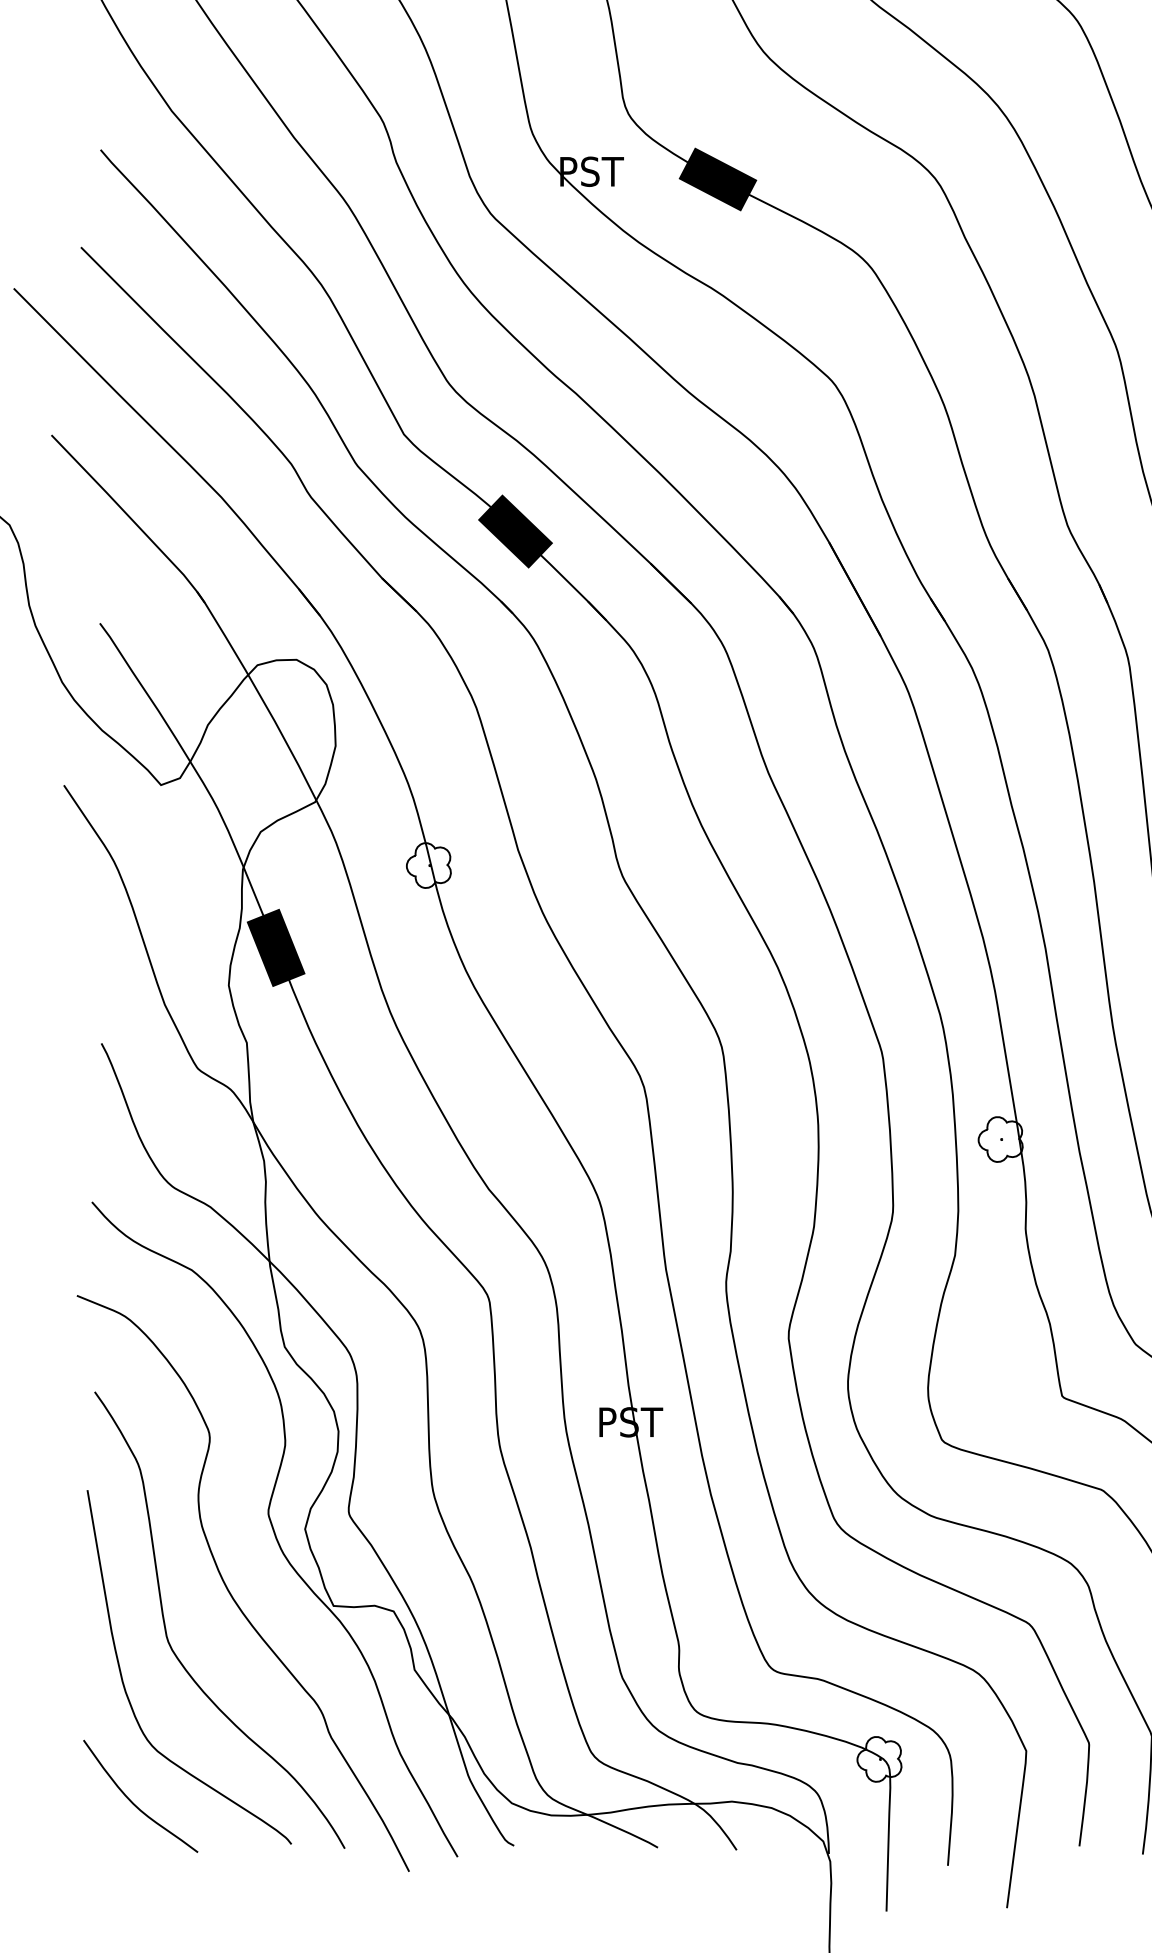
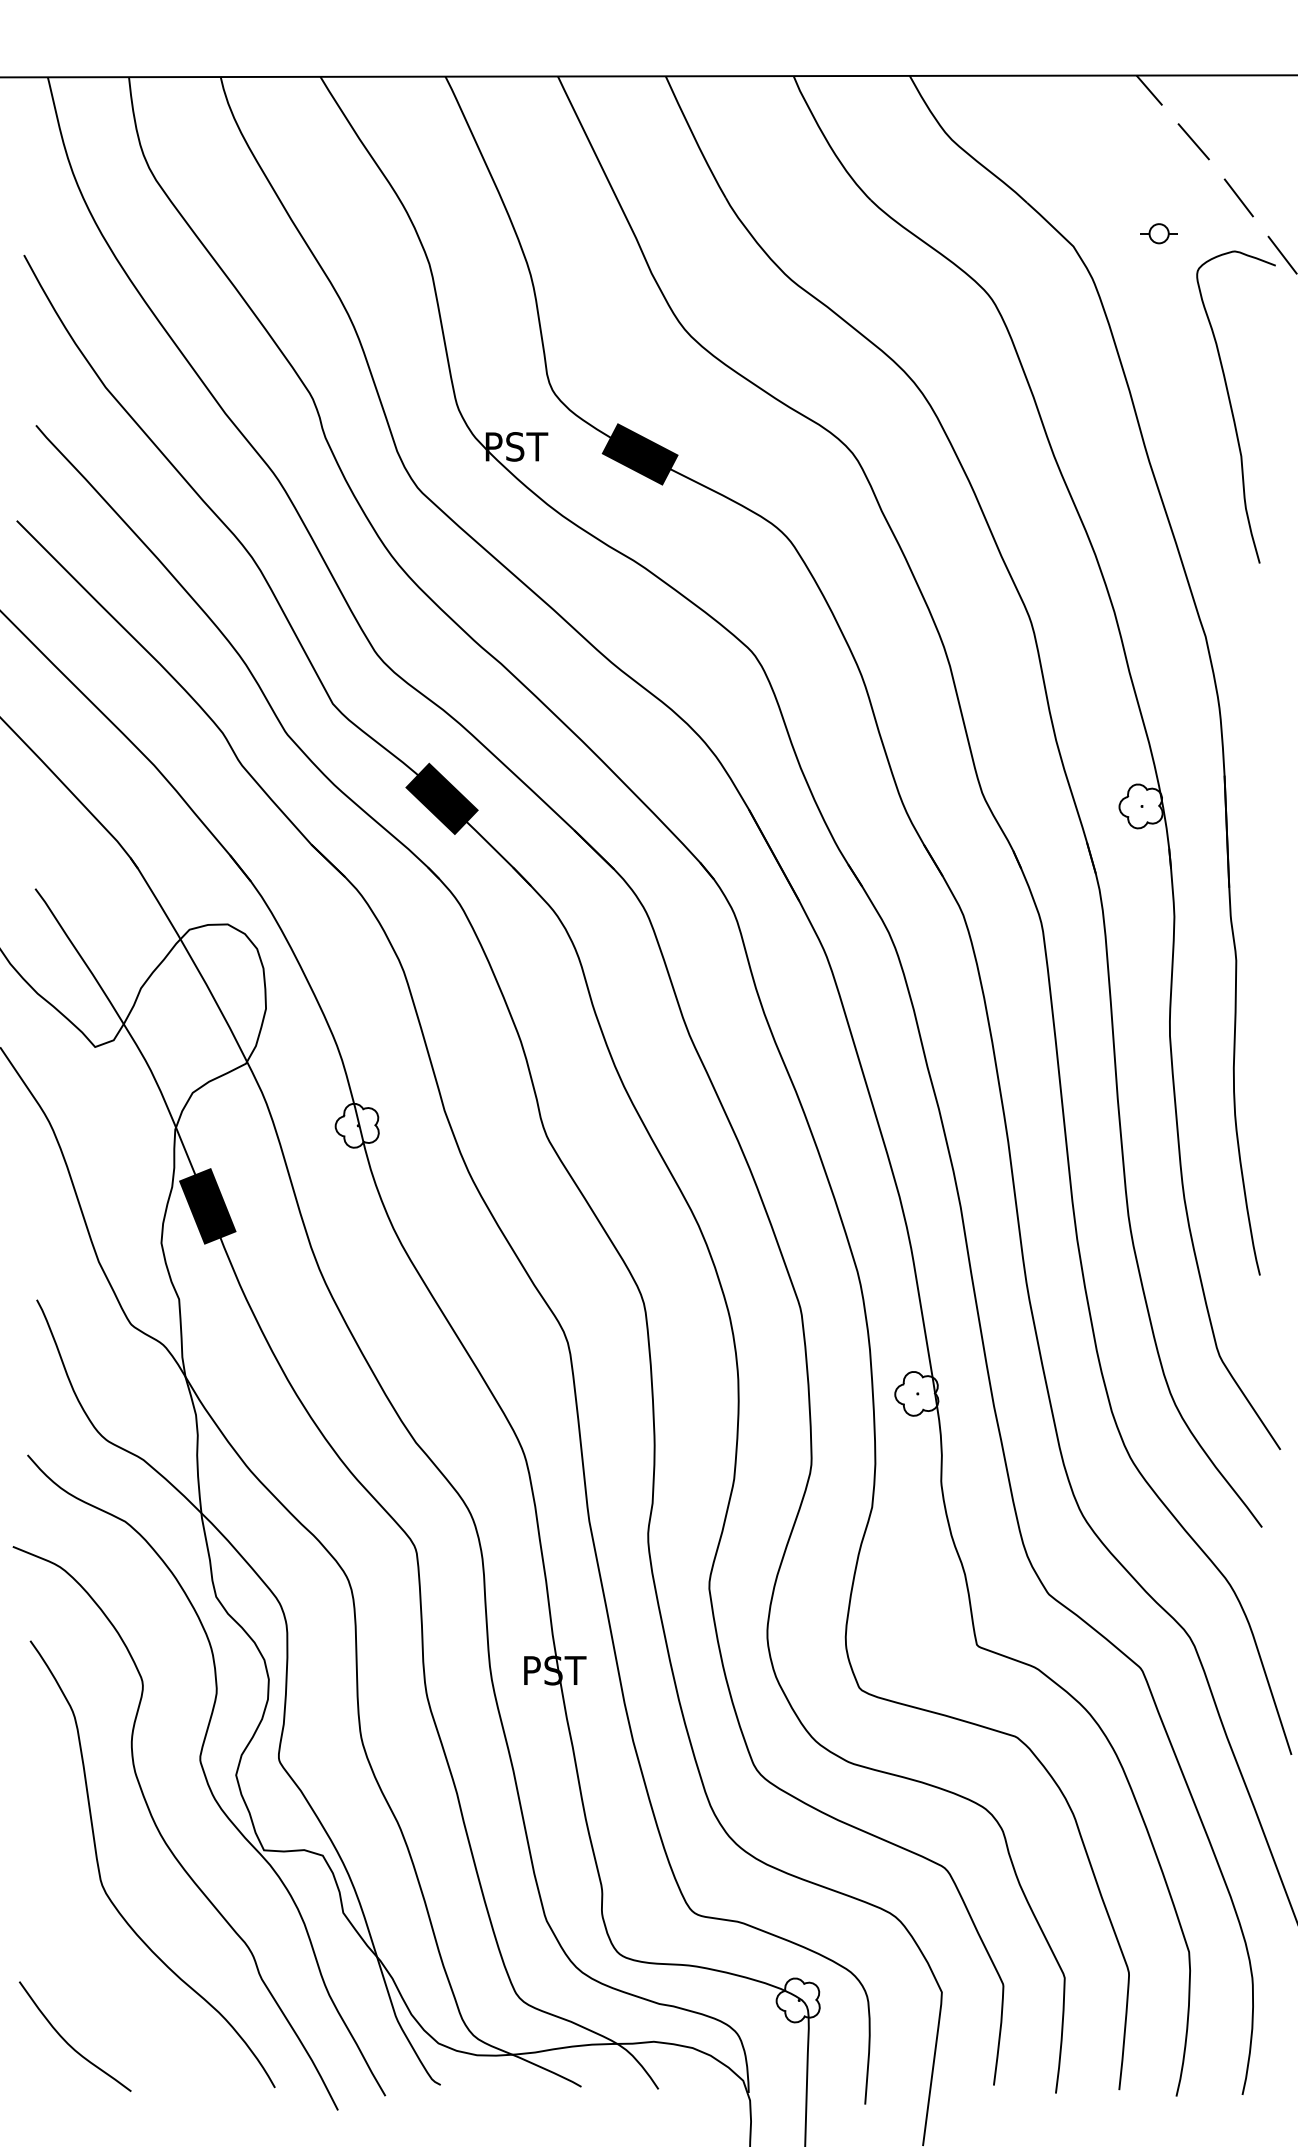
curve: (124, 1683) -> (59, 1926), removed

